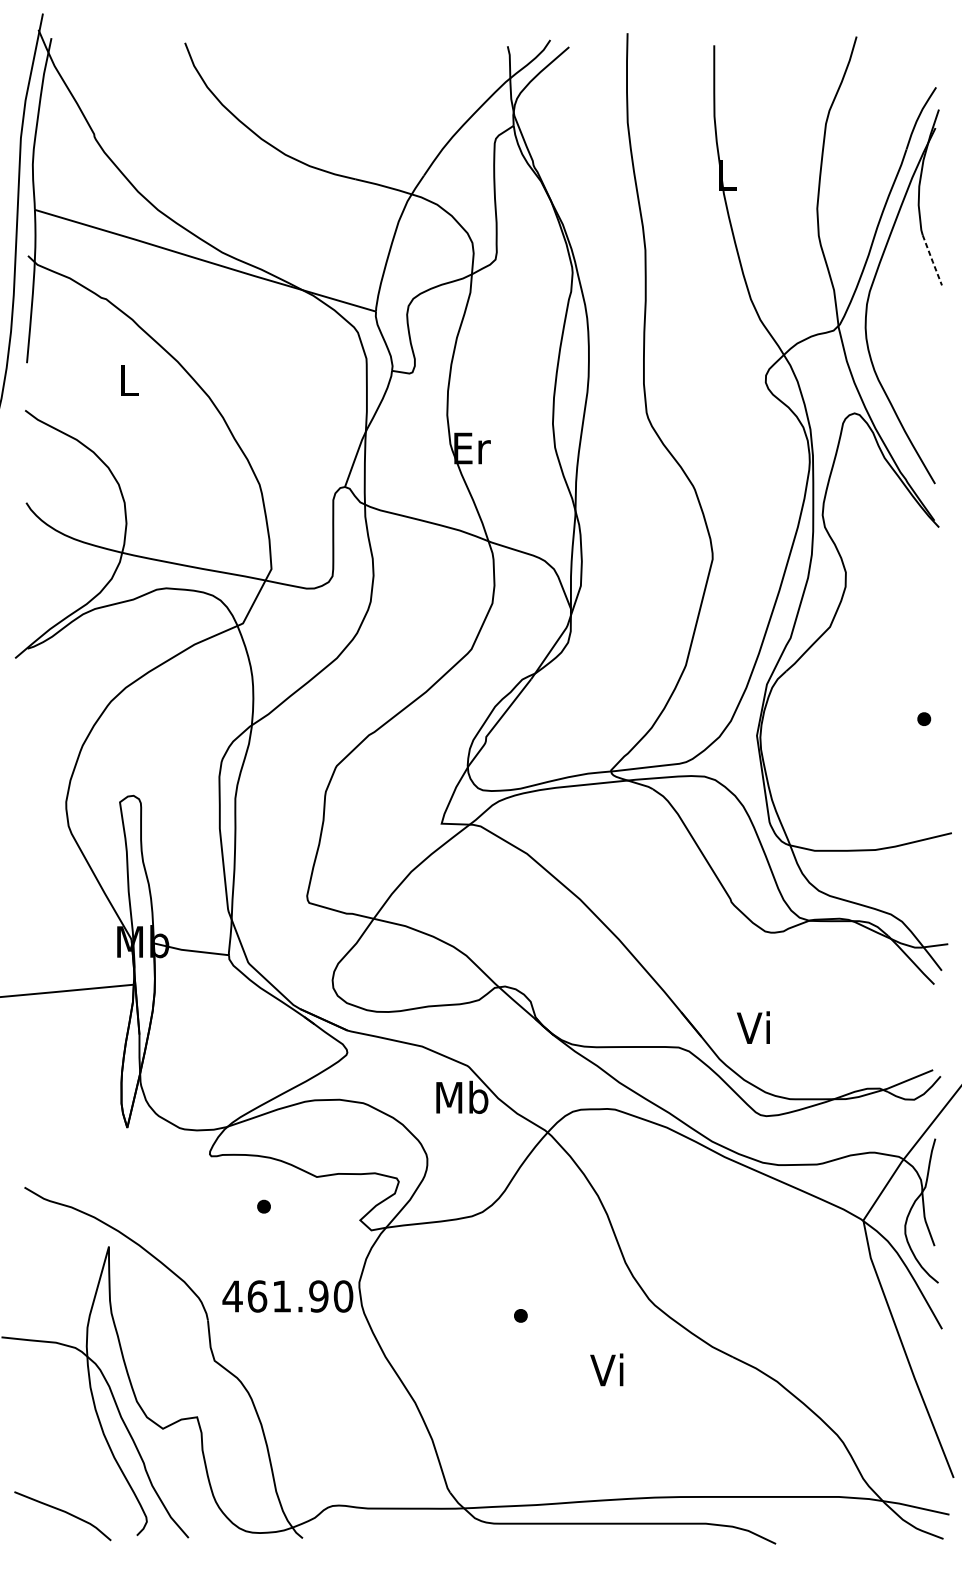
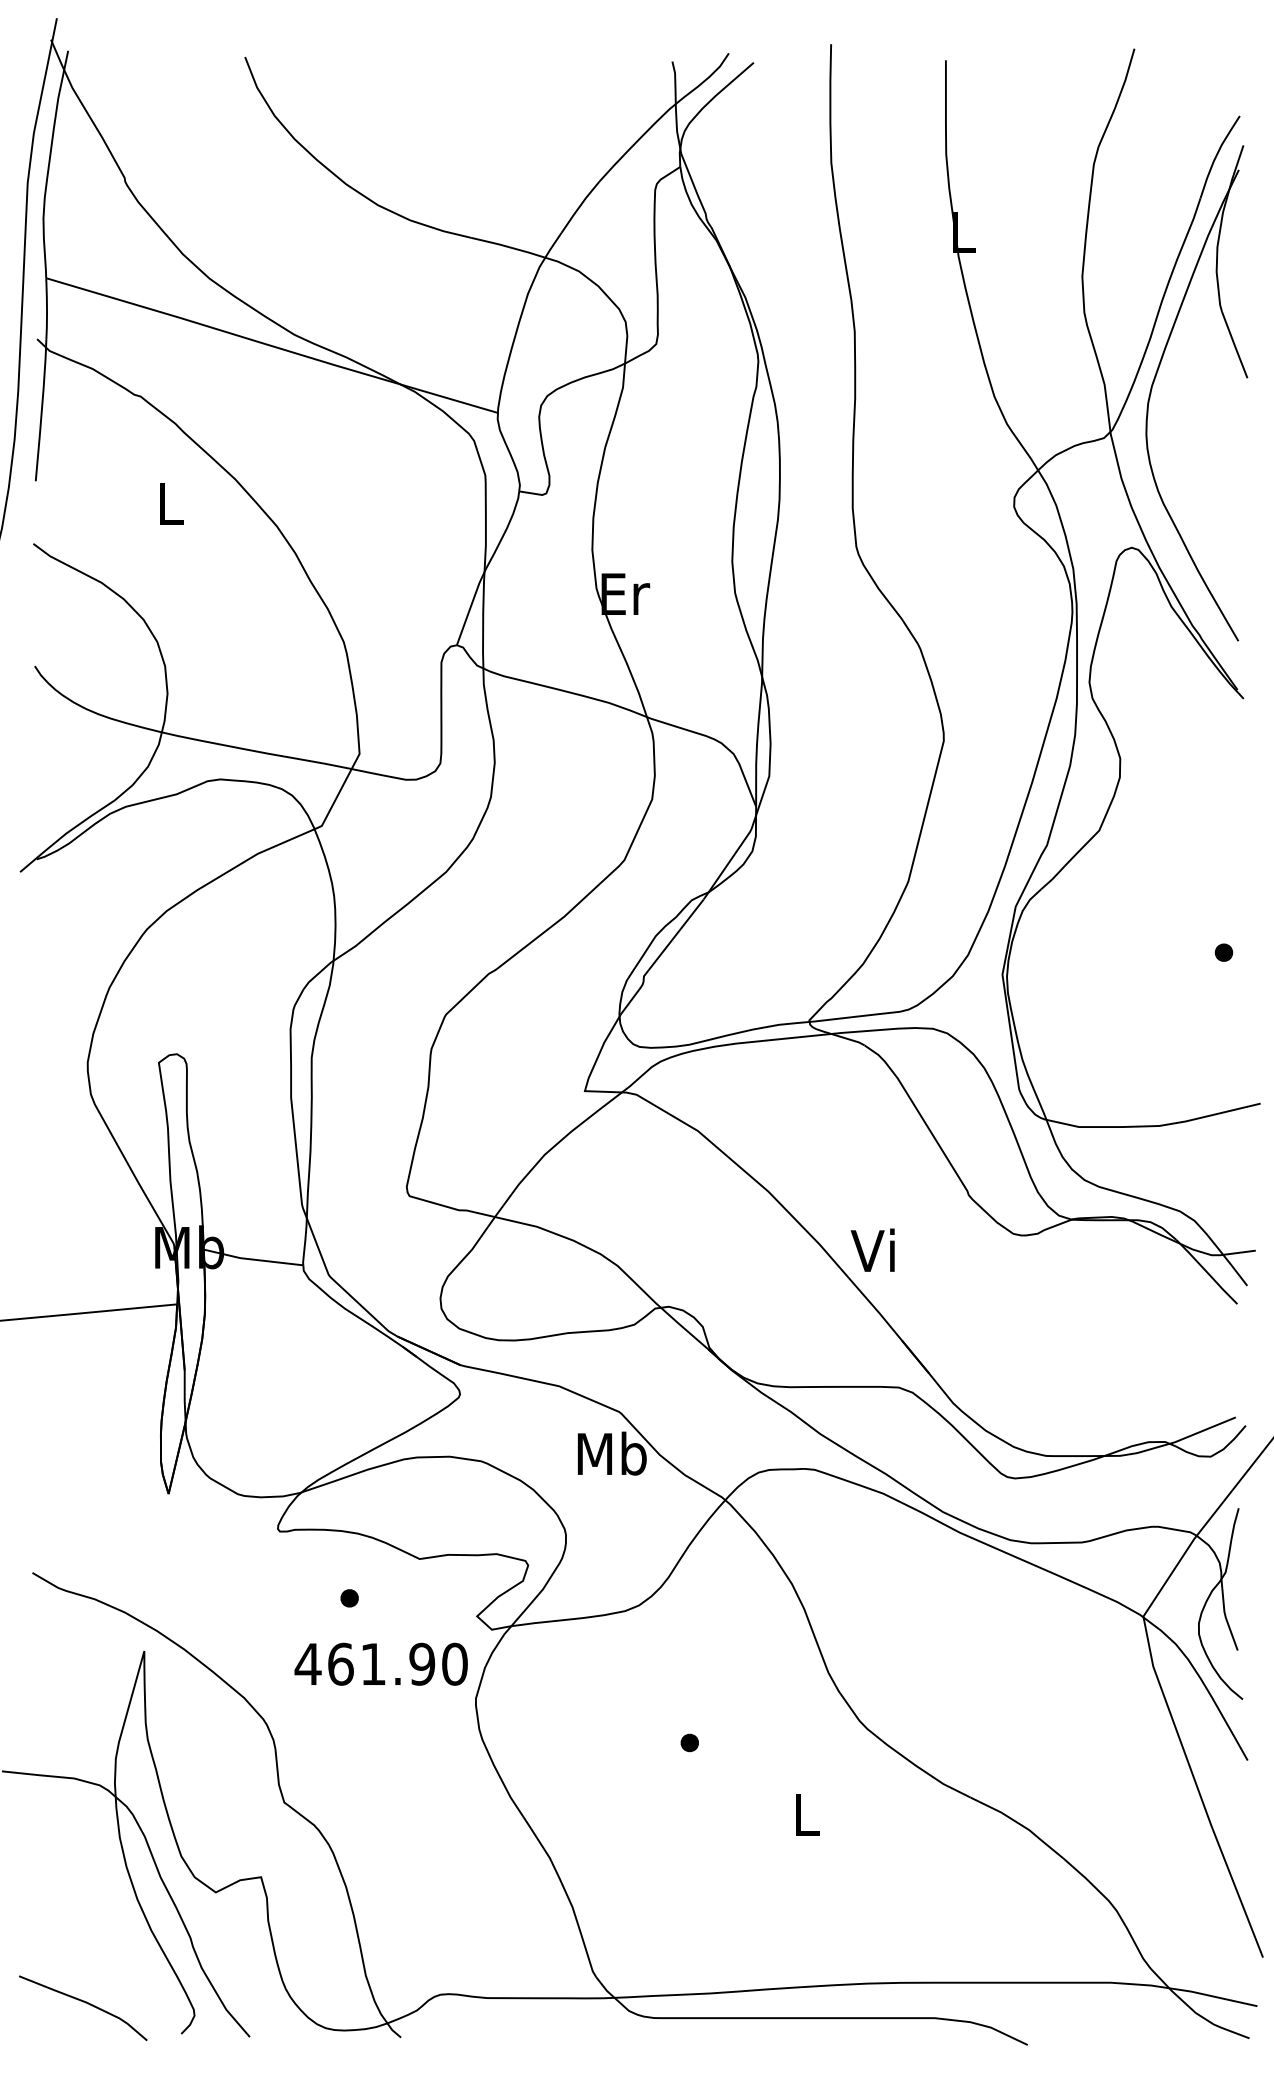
line: (932, 261) -> (1235, 346), dashed -> solid
text: (753, 1027) -> (872, 1249), moved
text: (287, 1295) -> (380, 1663), moved
text: (606, 1369) -> (803, 1813), Vi -> L

